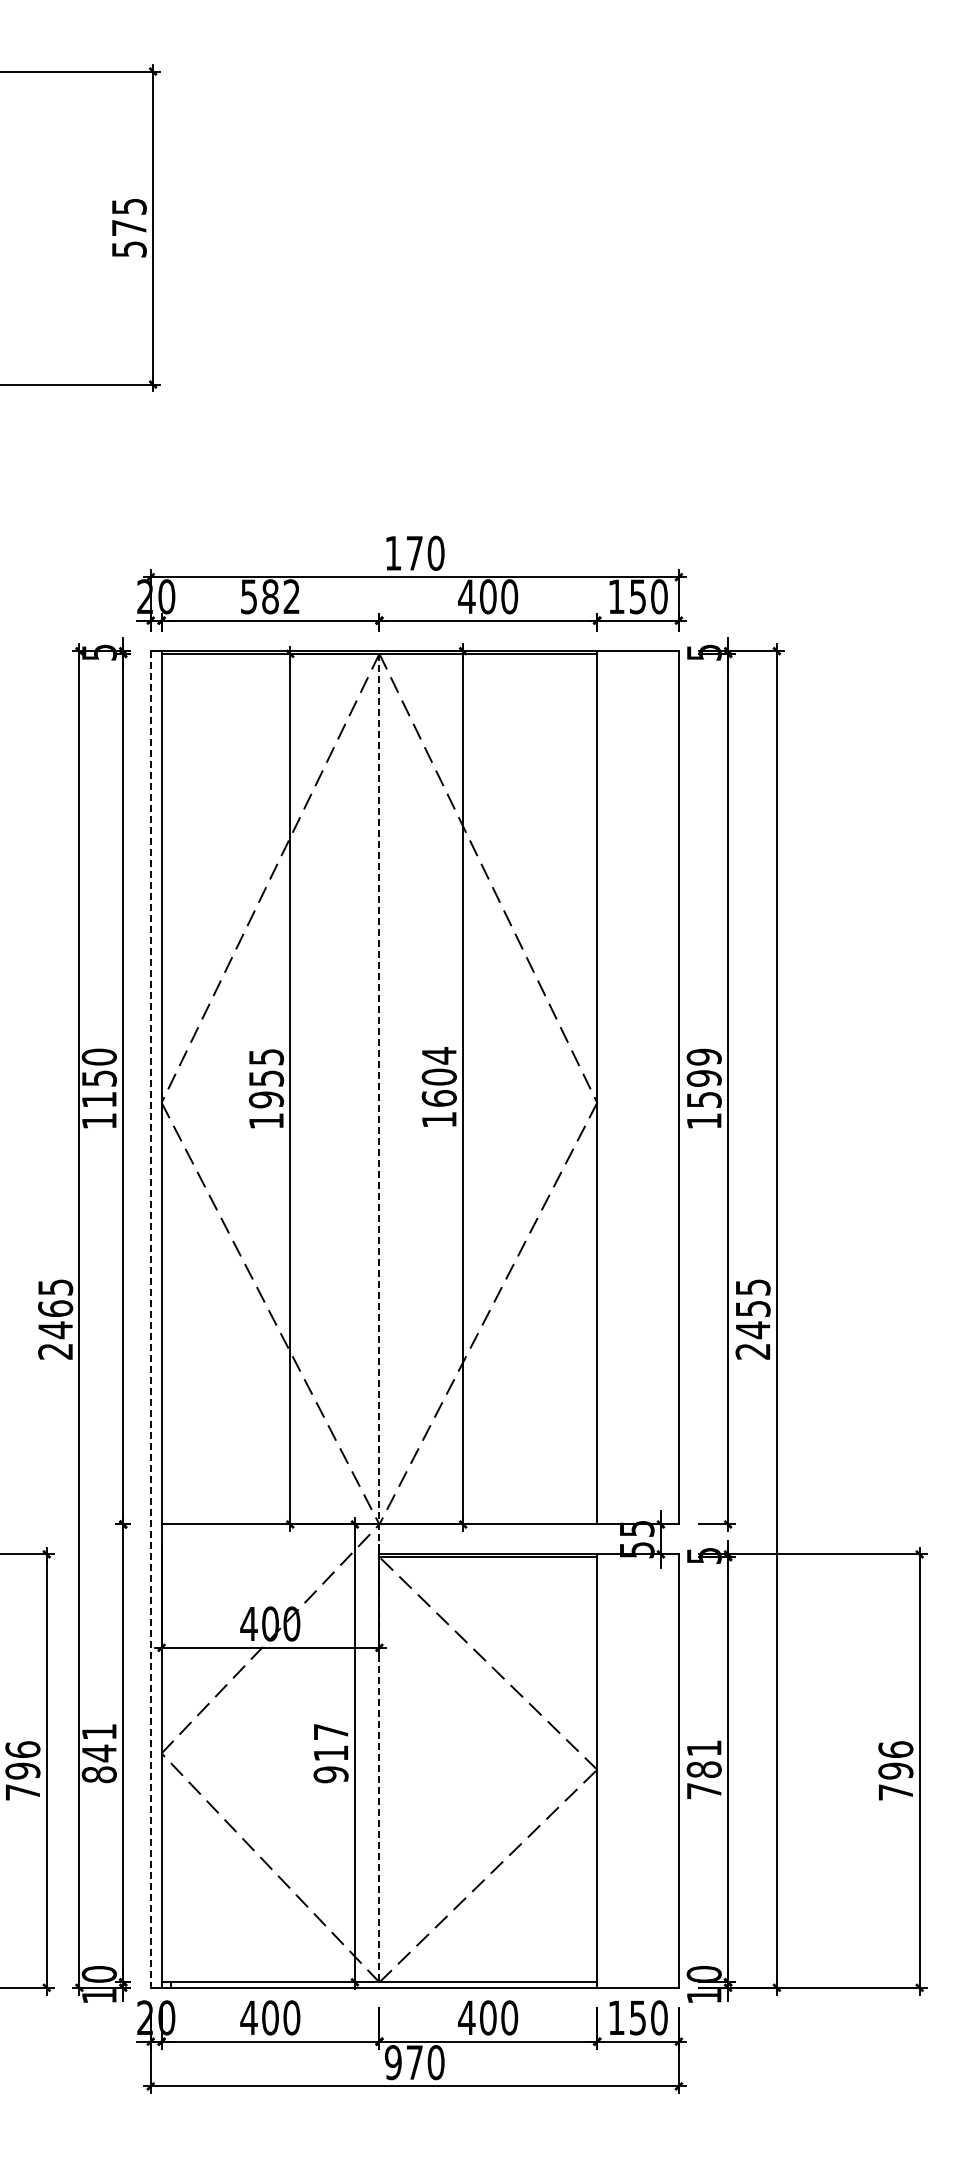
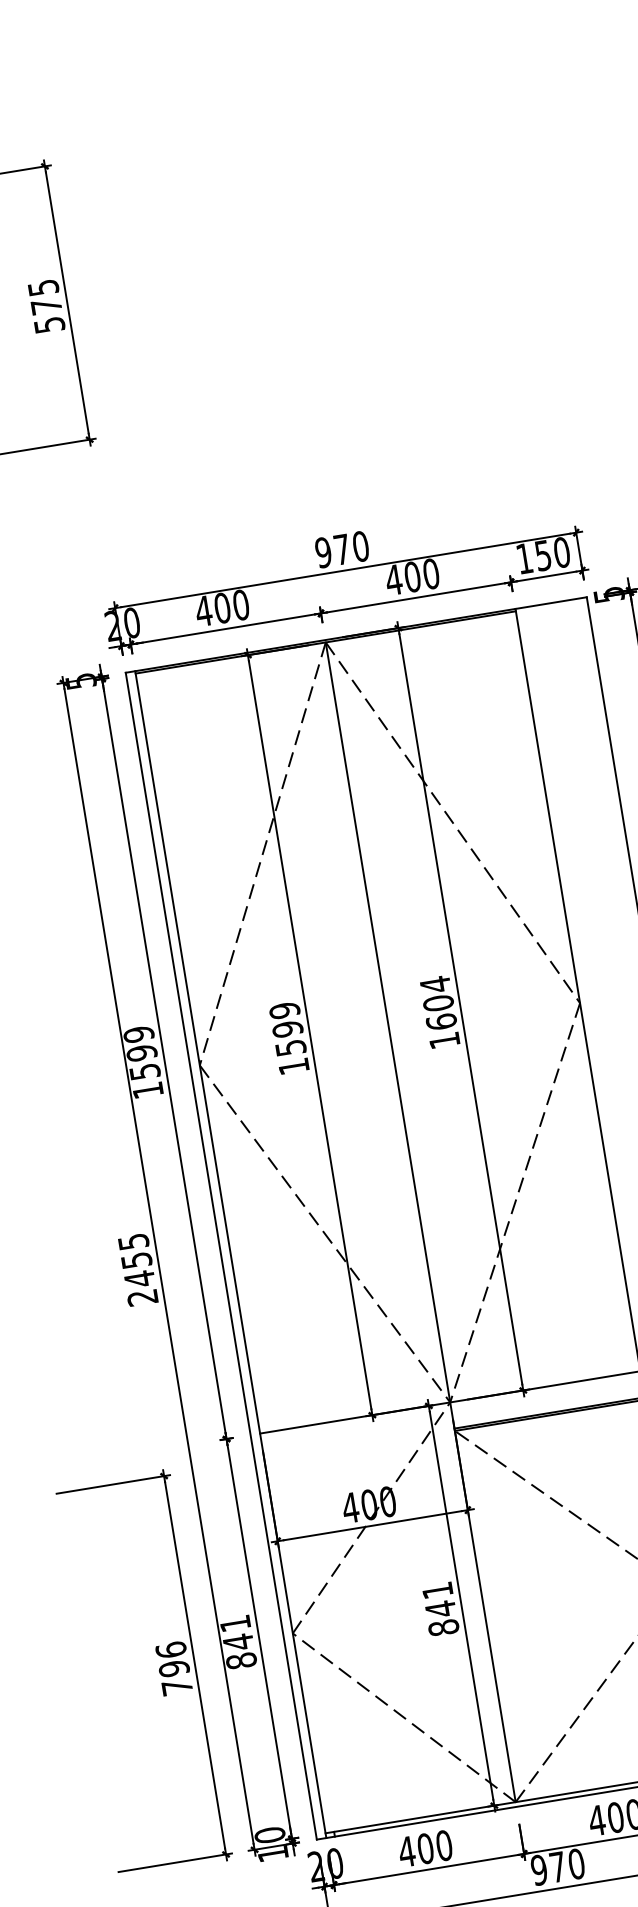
text: (393, 552) -> (323, 551), 170 -> 970
text: (270, 596) -> (222, 607), 582 -> 400
text: (98, 1077) -> (141, 1052), 1150 -> 1599
text: (265, 1078) -> (287, 1029), 1955 -> 1599
text: (55, 1308) -> (136, 1260), 2465 -> 2455
line: (379, 1318) -> (420, 1222), dashed -> solid
line: (150, 1319) -> (221, 1256), dashed -> solid
text: (330, 1753) -> (440, 1609), 917 -> 841

